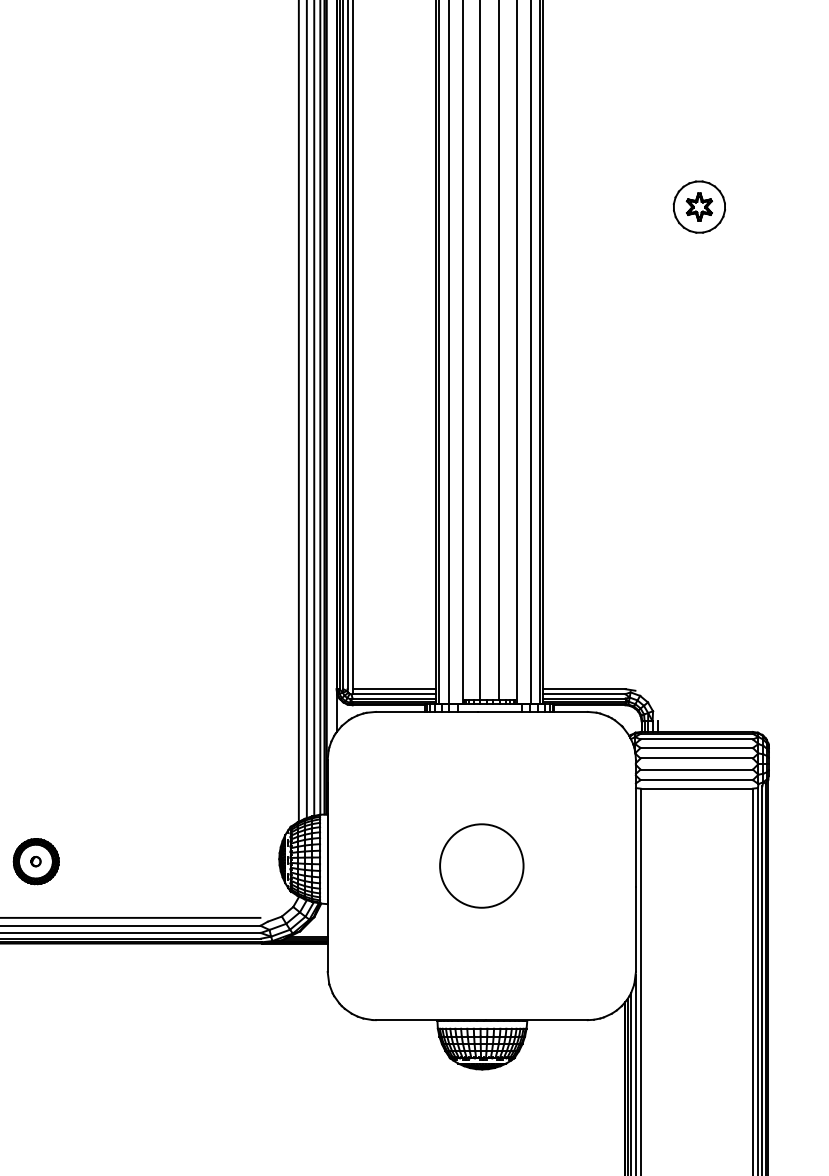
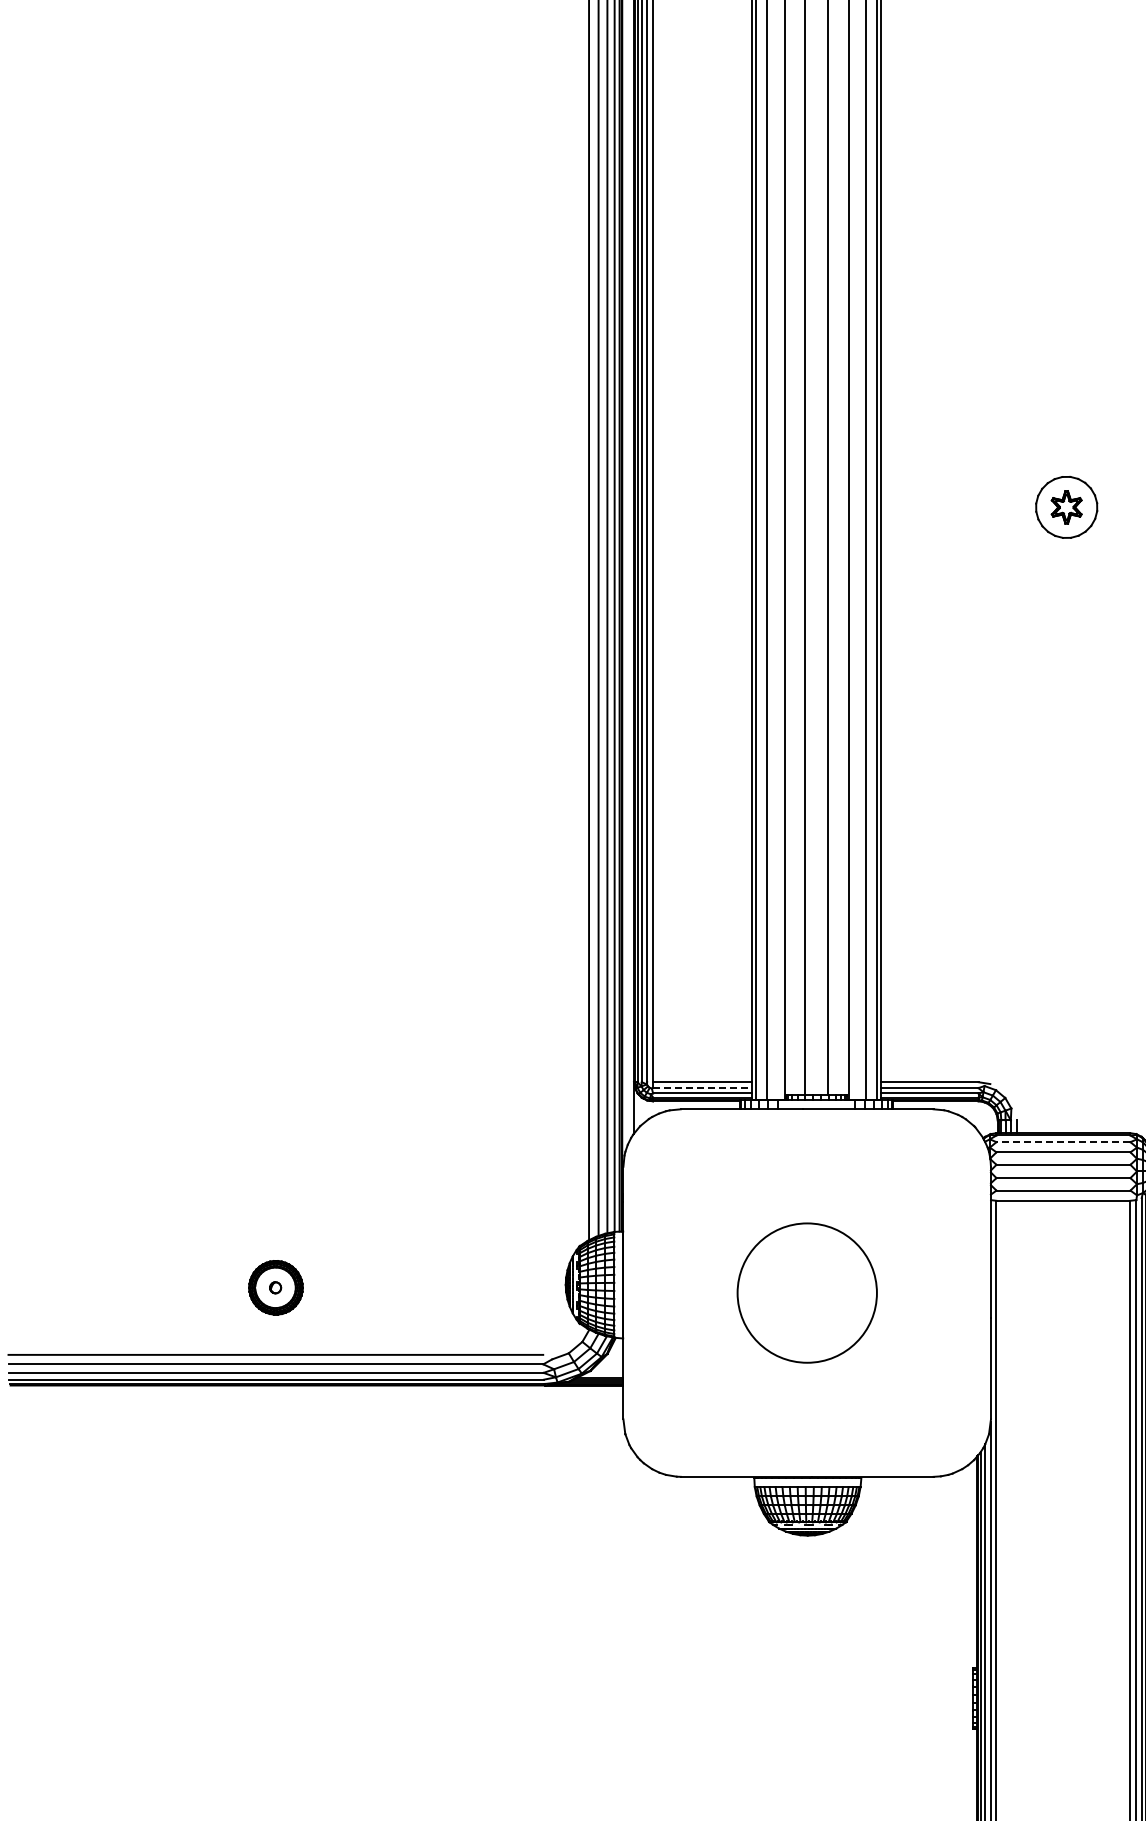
line: (394, 694) -> (702, 1088), solid -> dashed
line: (696, 739) -> (1063, 1142), solid -> dashed
circle: (481, 865) -> (806, 1292), size x1.4

